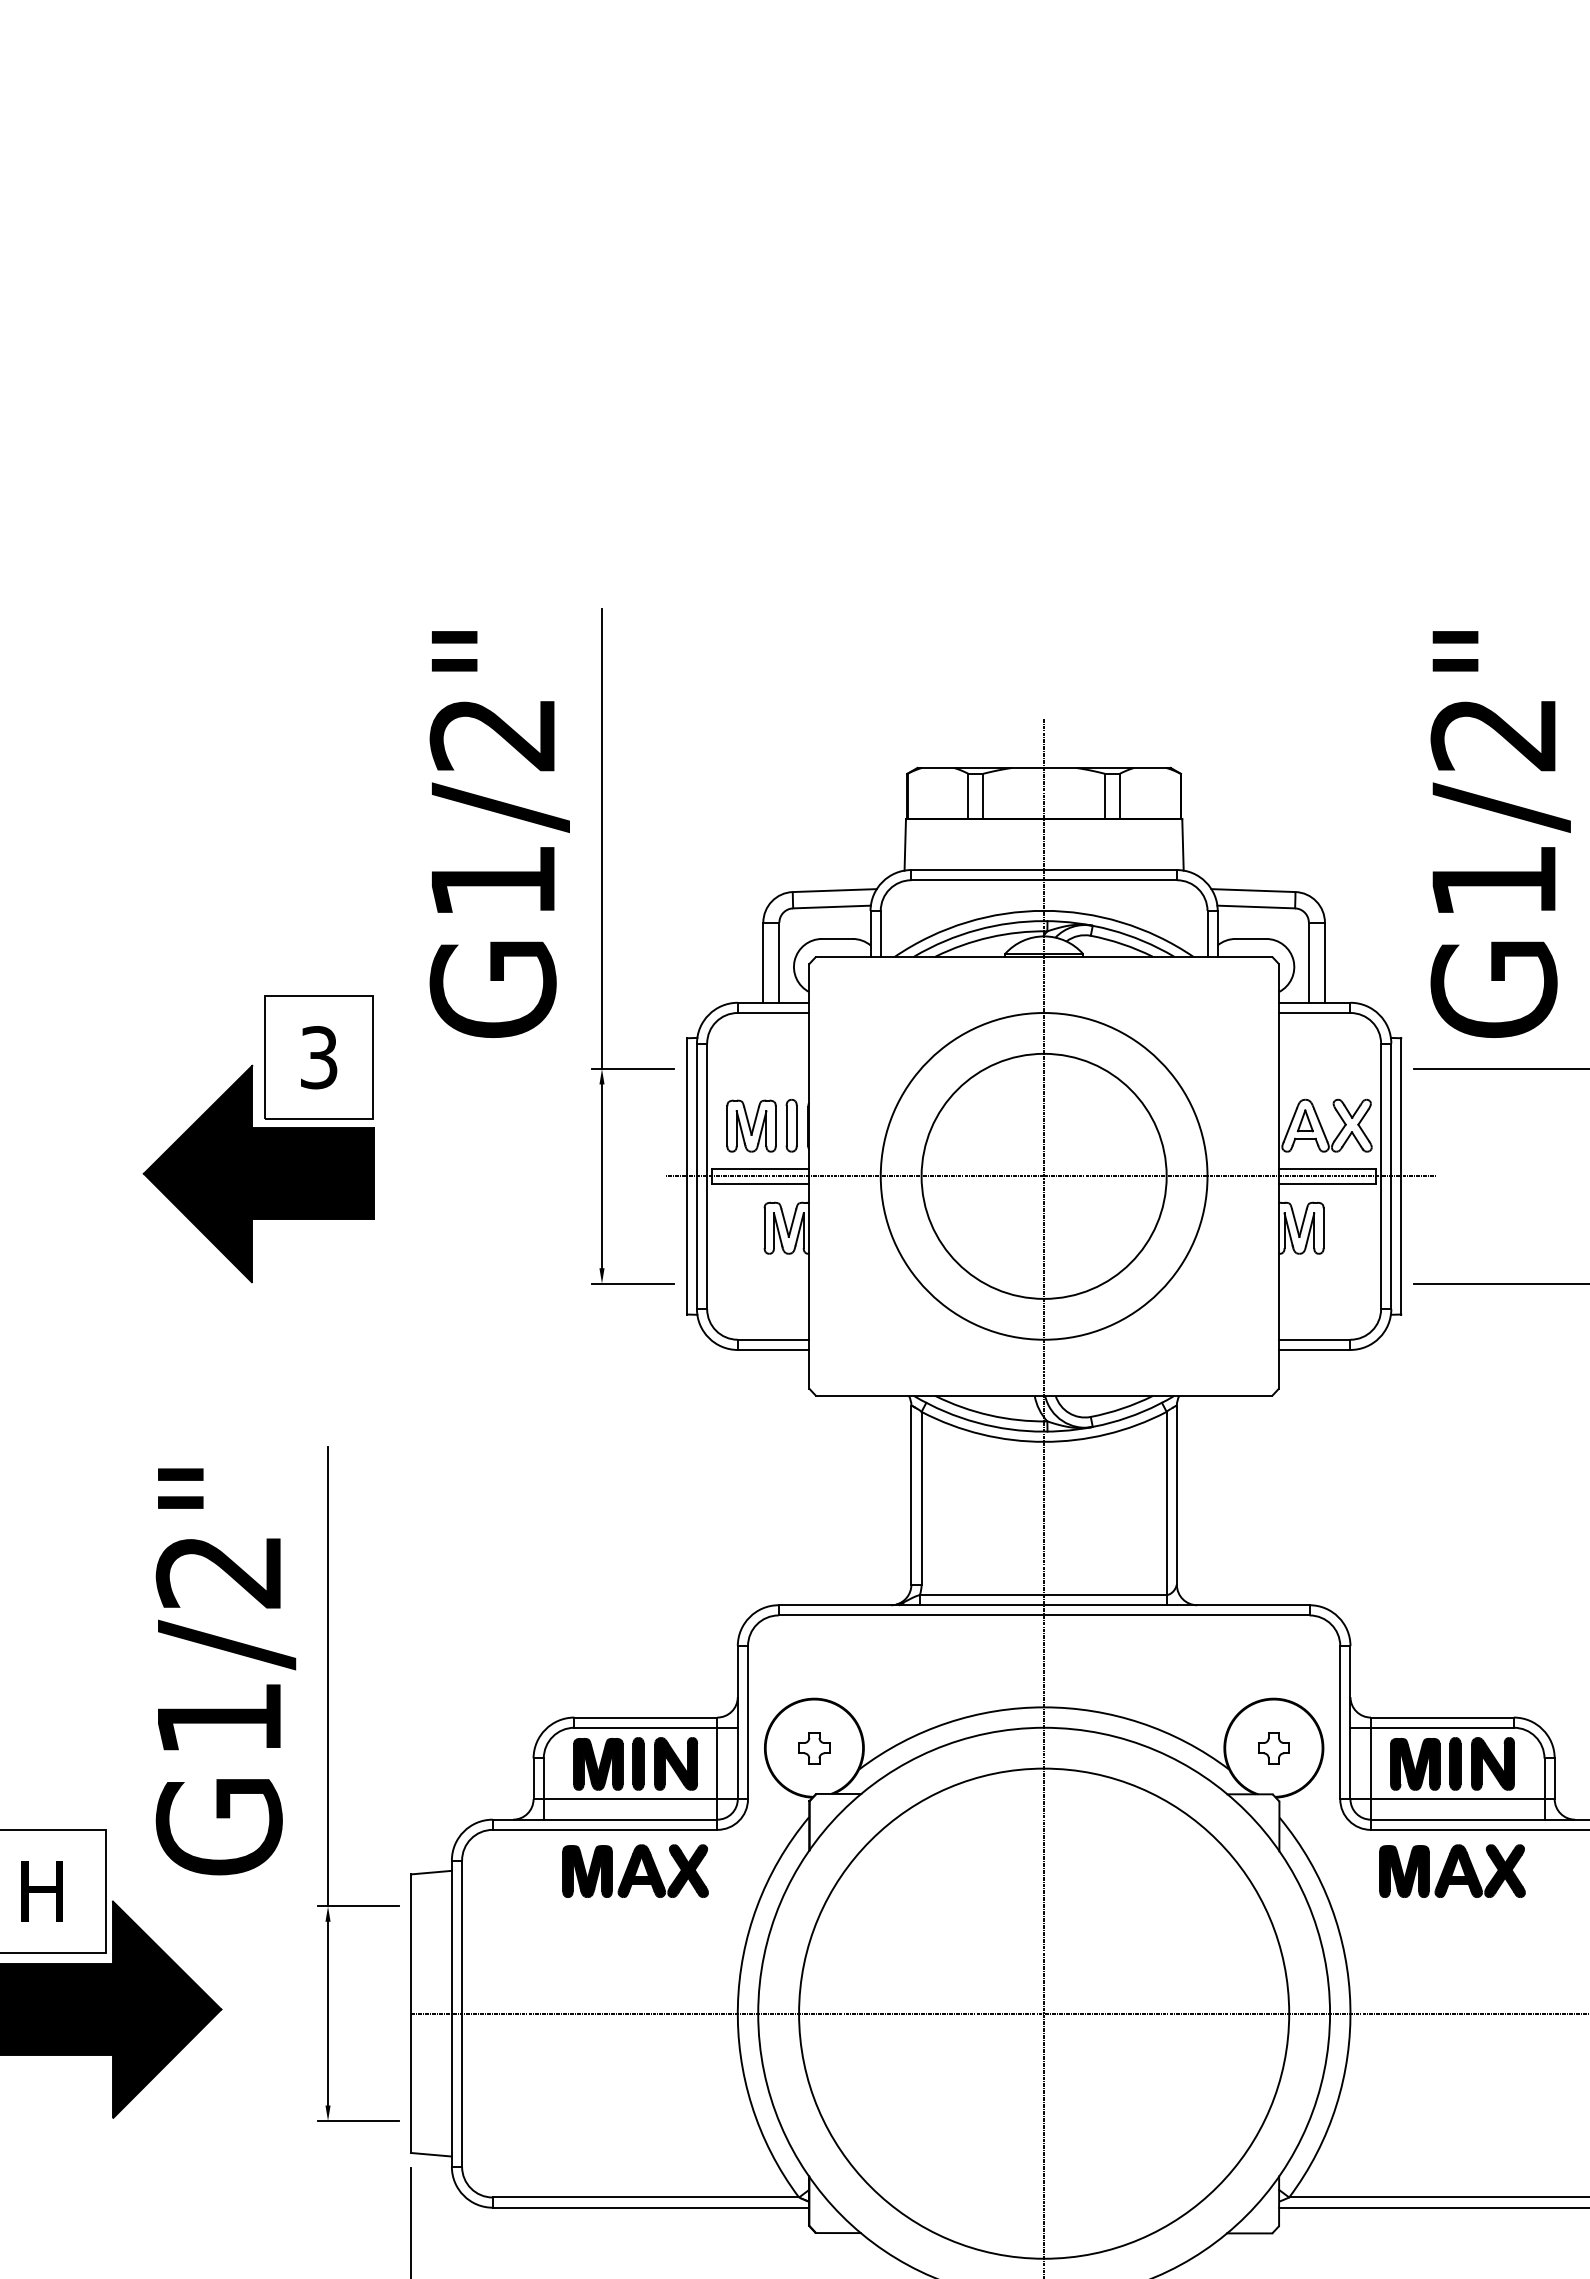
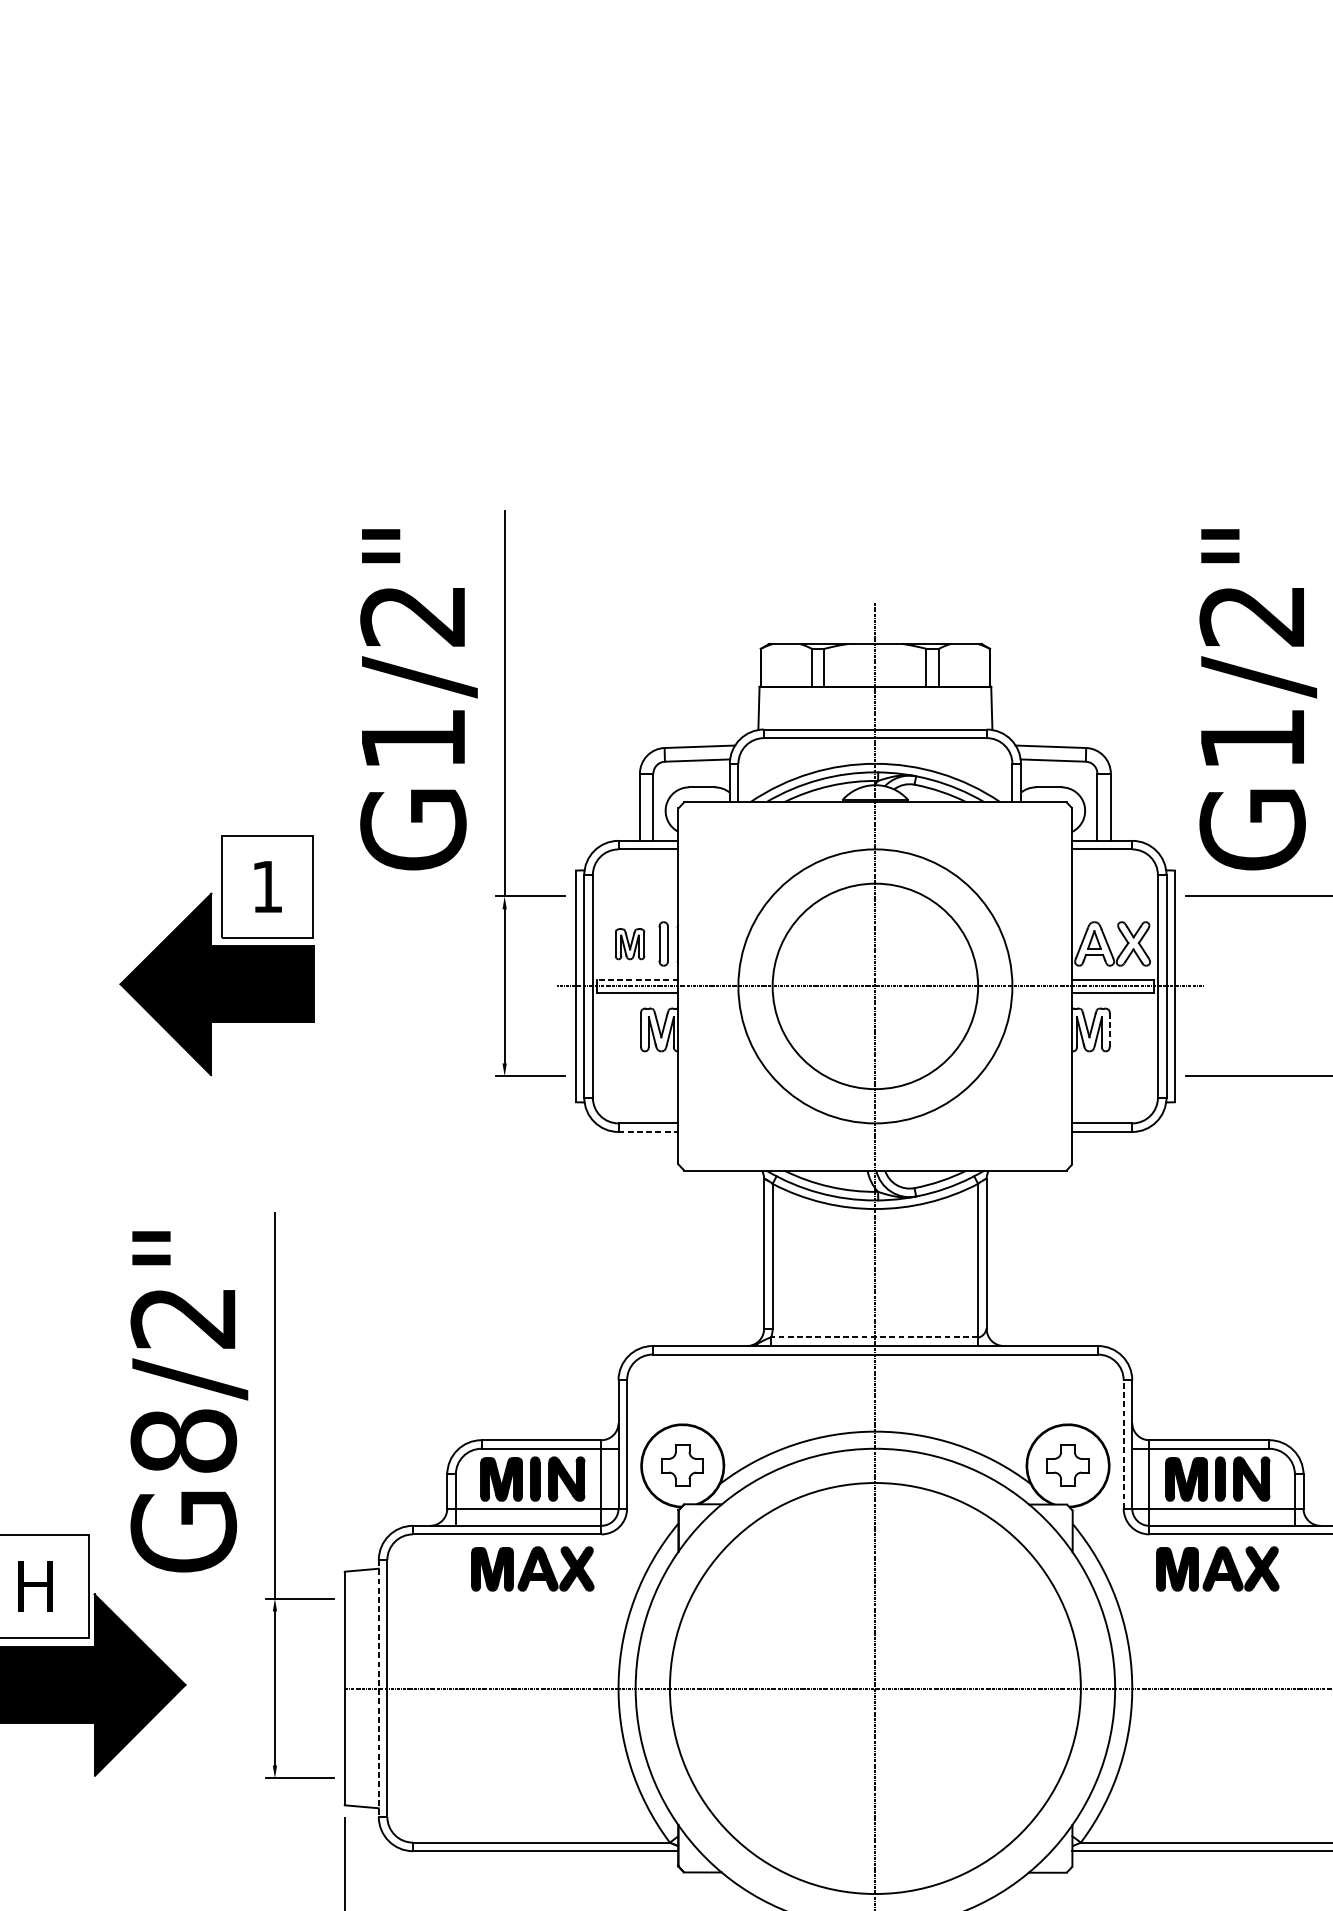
text: (319, 1057) -> (267, 886), 3 -> 1
part: (751, 1125) -> (630, 943), size x0.7
line: (760, 1168) -> (637, 979), solid -> dashed
line: (1323, 1228) -> (1109, 1030), solid -> dashed
line: (773, 1349) -> (648, 1131), solid -> dashed
line: (1042, 1595) -> (874, 1337), solid -> dashed
text: (218, 1718) -> (183, 1440), G1/2" -> G8/2"
line: (1340, 1722) -> (1123, 1444), solid -> dashed
part: (814, 1748) -> (682, 1466), size x1.6
part: (1273, 1748) -> (1067, 1466), size x1.6
line: (451, 2014) -> (378, 1689), solid -> dashed

